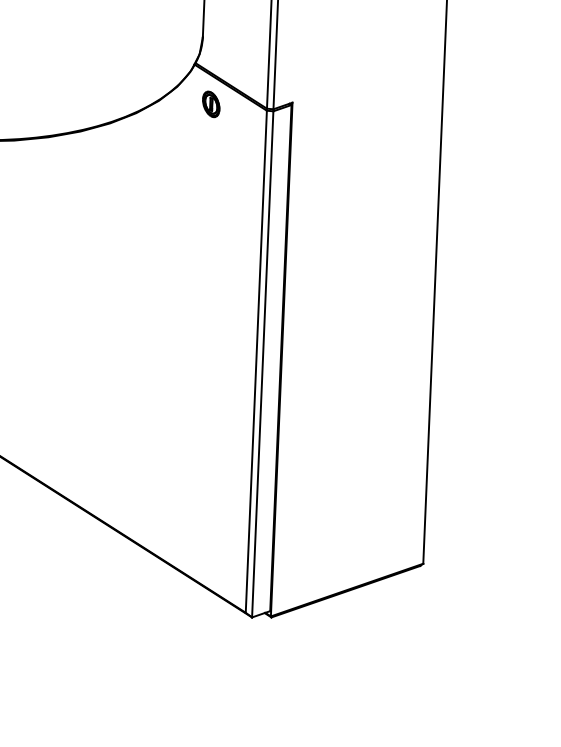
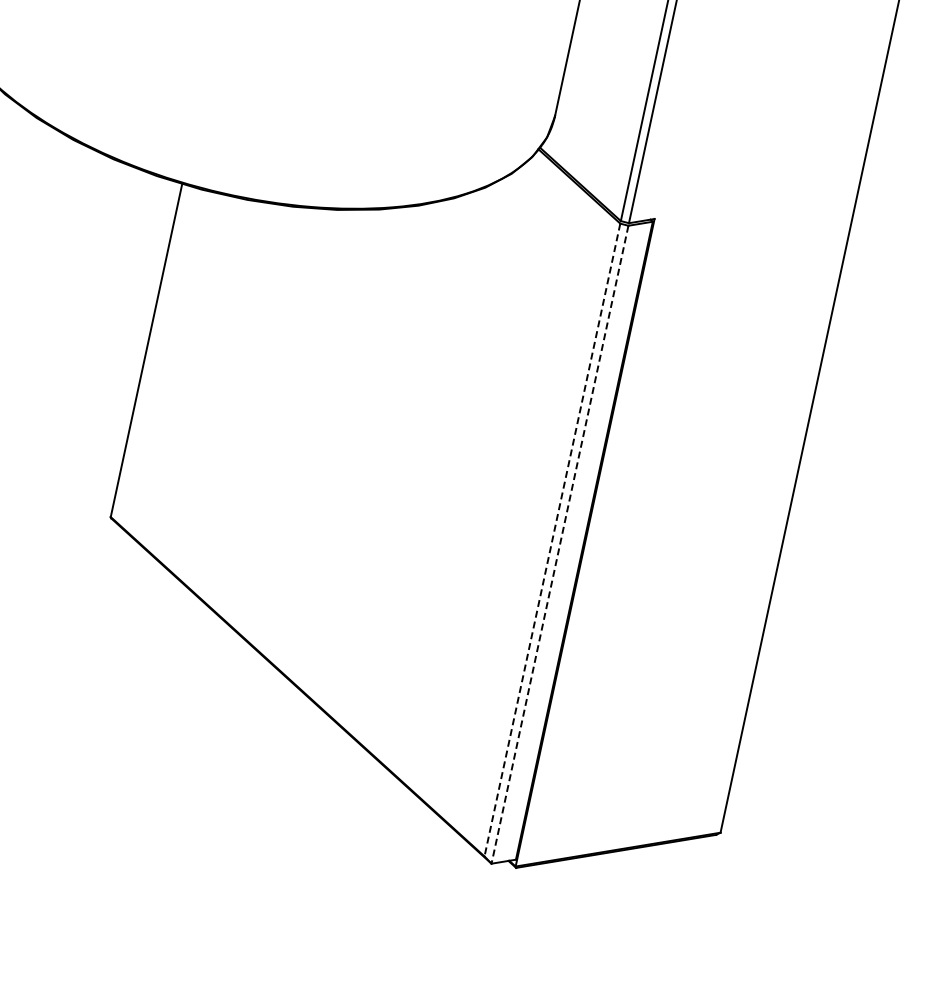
part: (210, 104) -> (550, 203), removed
line: (256, 362) -> (552, 540), solid -> dashed
line: (262, 365) -> (559, 545), solid -> dashed

